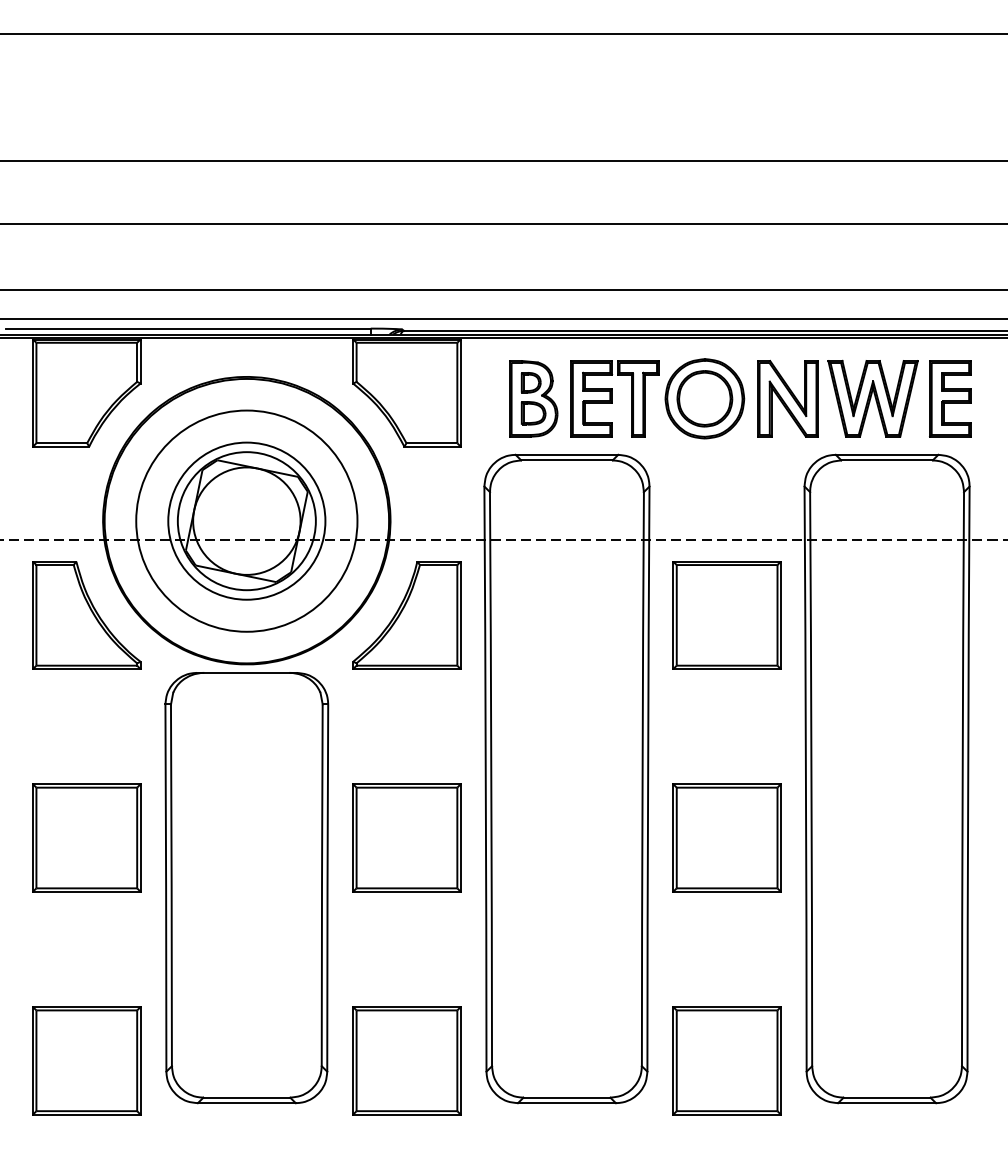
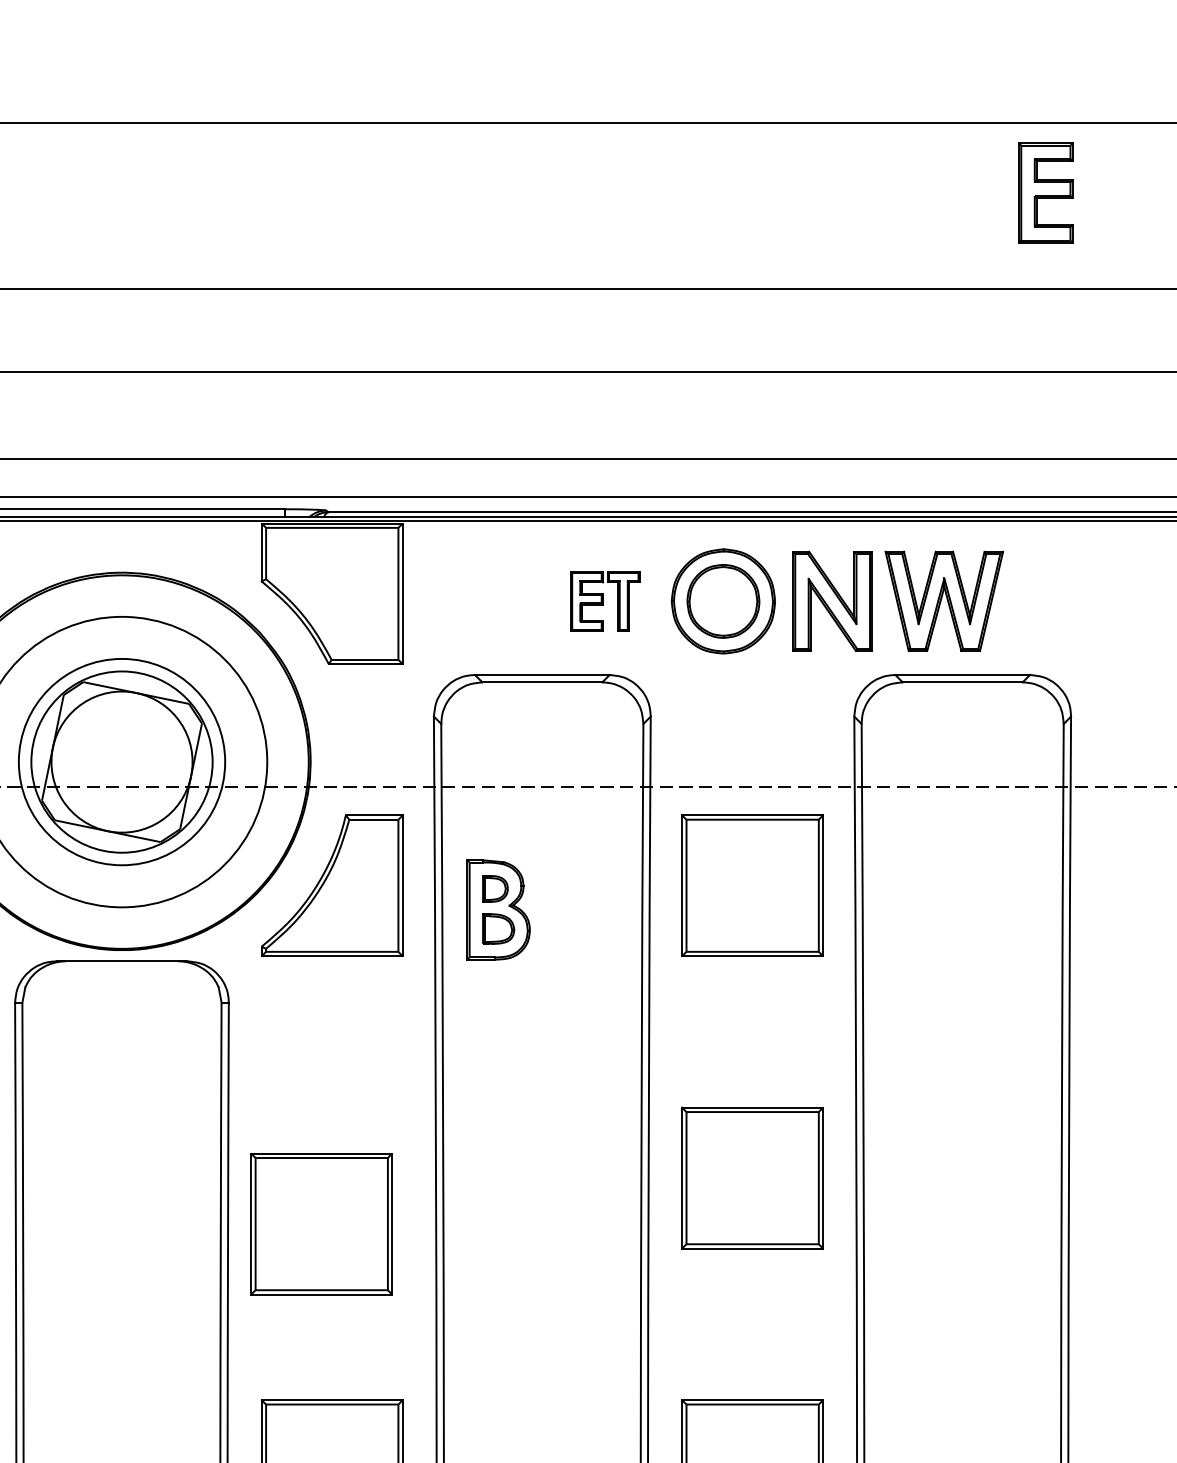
part: (533, 398) -> (498, 909), moved
part: (614, 398) -> (604, 601), size x0.6
part: (950, 398) -> (1045, 192), moved
part: (406, 837) -> (321, 1223), moved

